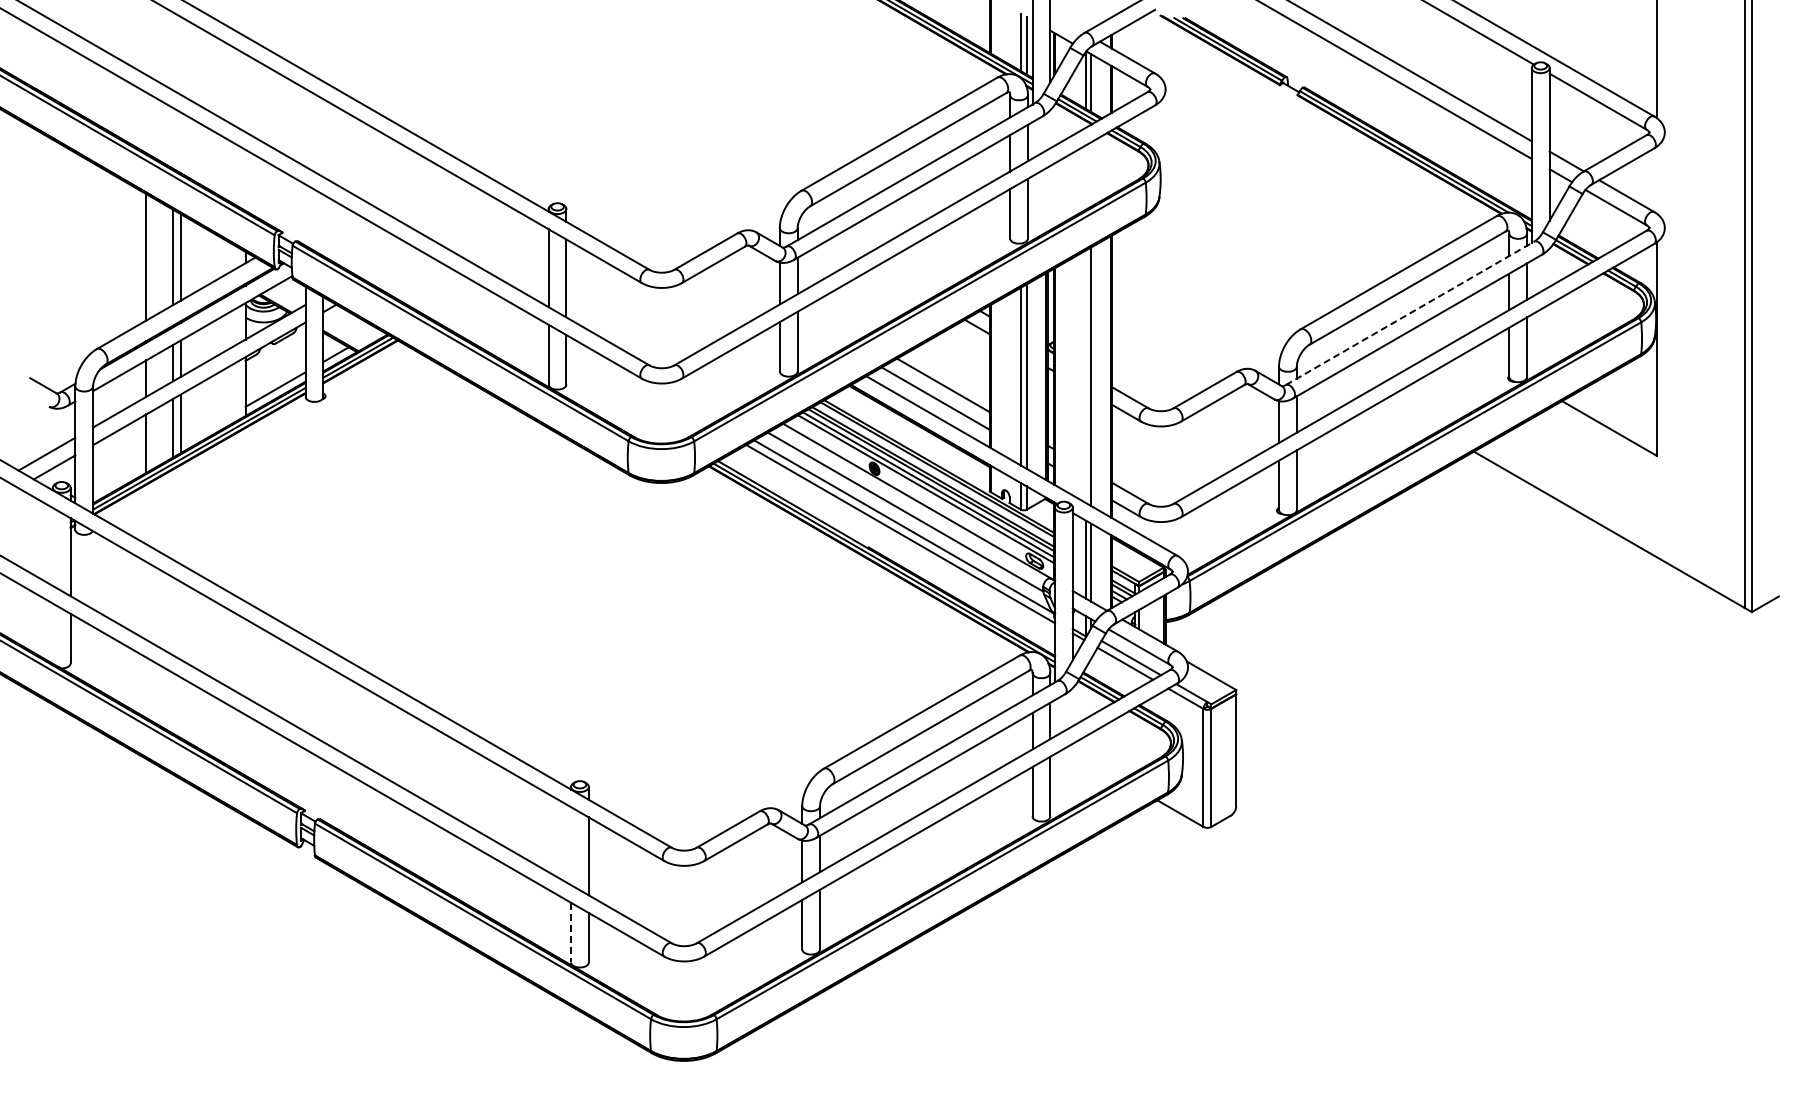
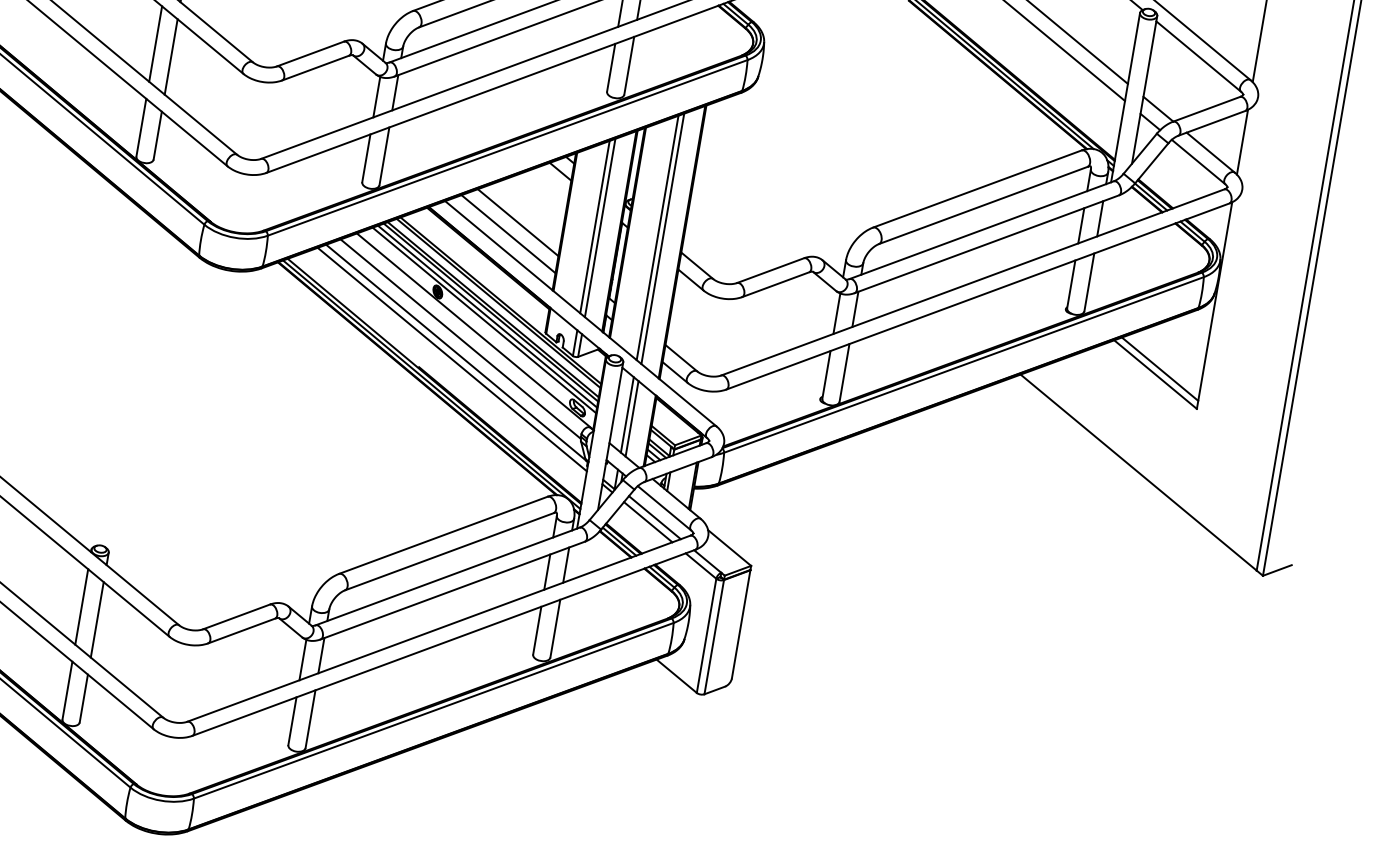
line: (1656, 179) -> (1242, 141), added
line: (1410, 313) -> (982, 230), dashed -> solid
line: (1085, 376) -> (657, 237), added
line: (1612, 422) -> (1159, 369), added
line: (571, 846) -> (82, 607), added
line: (571, 932) -> (67, 690), dashed -> solid

